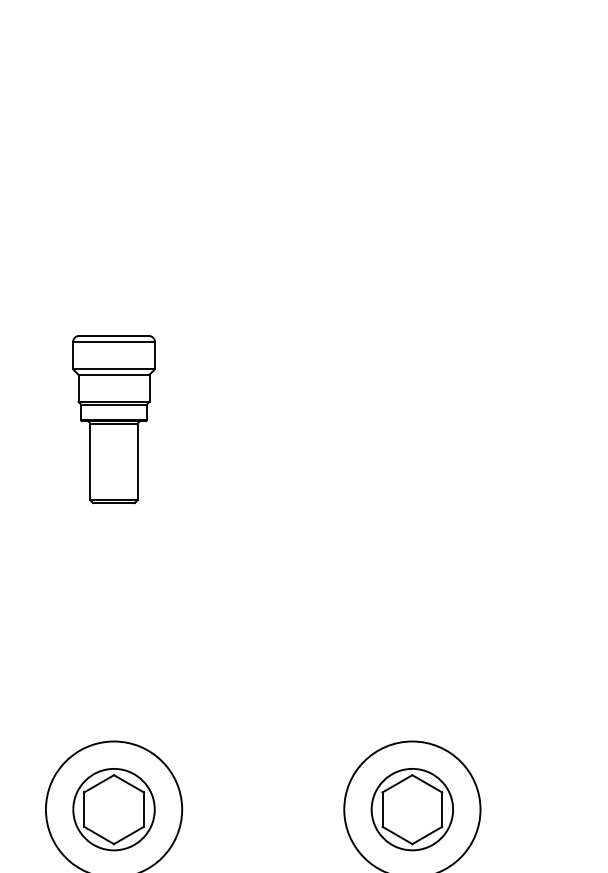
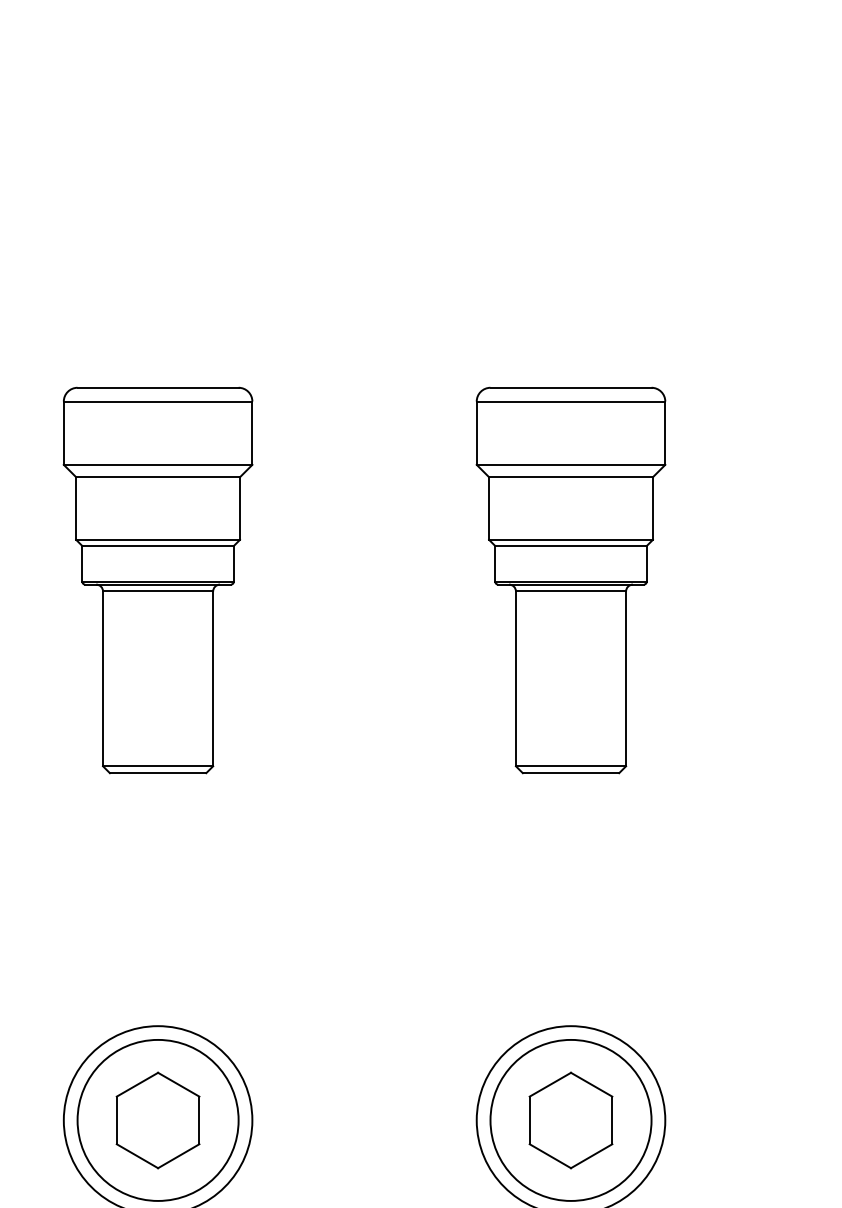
part: (113, 419) -> (157, 580), size x1.67
part: (412, 419) -> (570, 580), added
circle: (113, 808) -> (157, 1119), size x1.43
circle: (412, 808) -> (570, 1119), size x1.43

